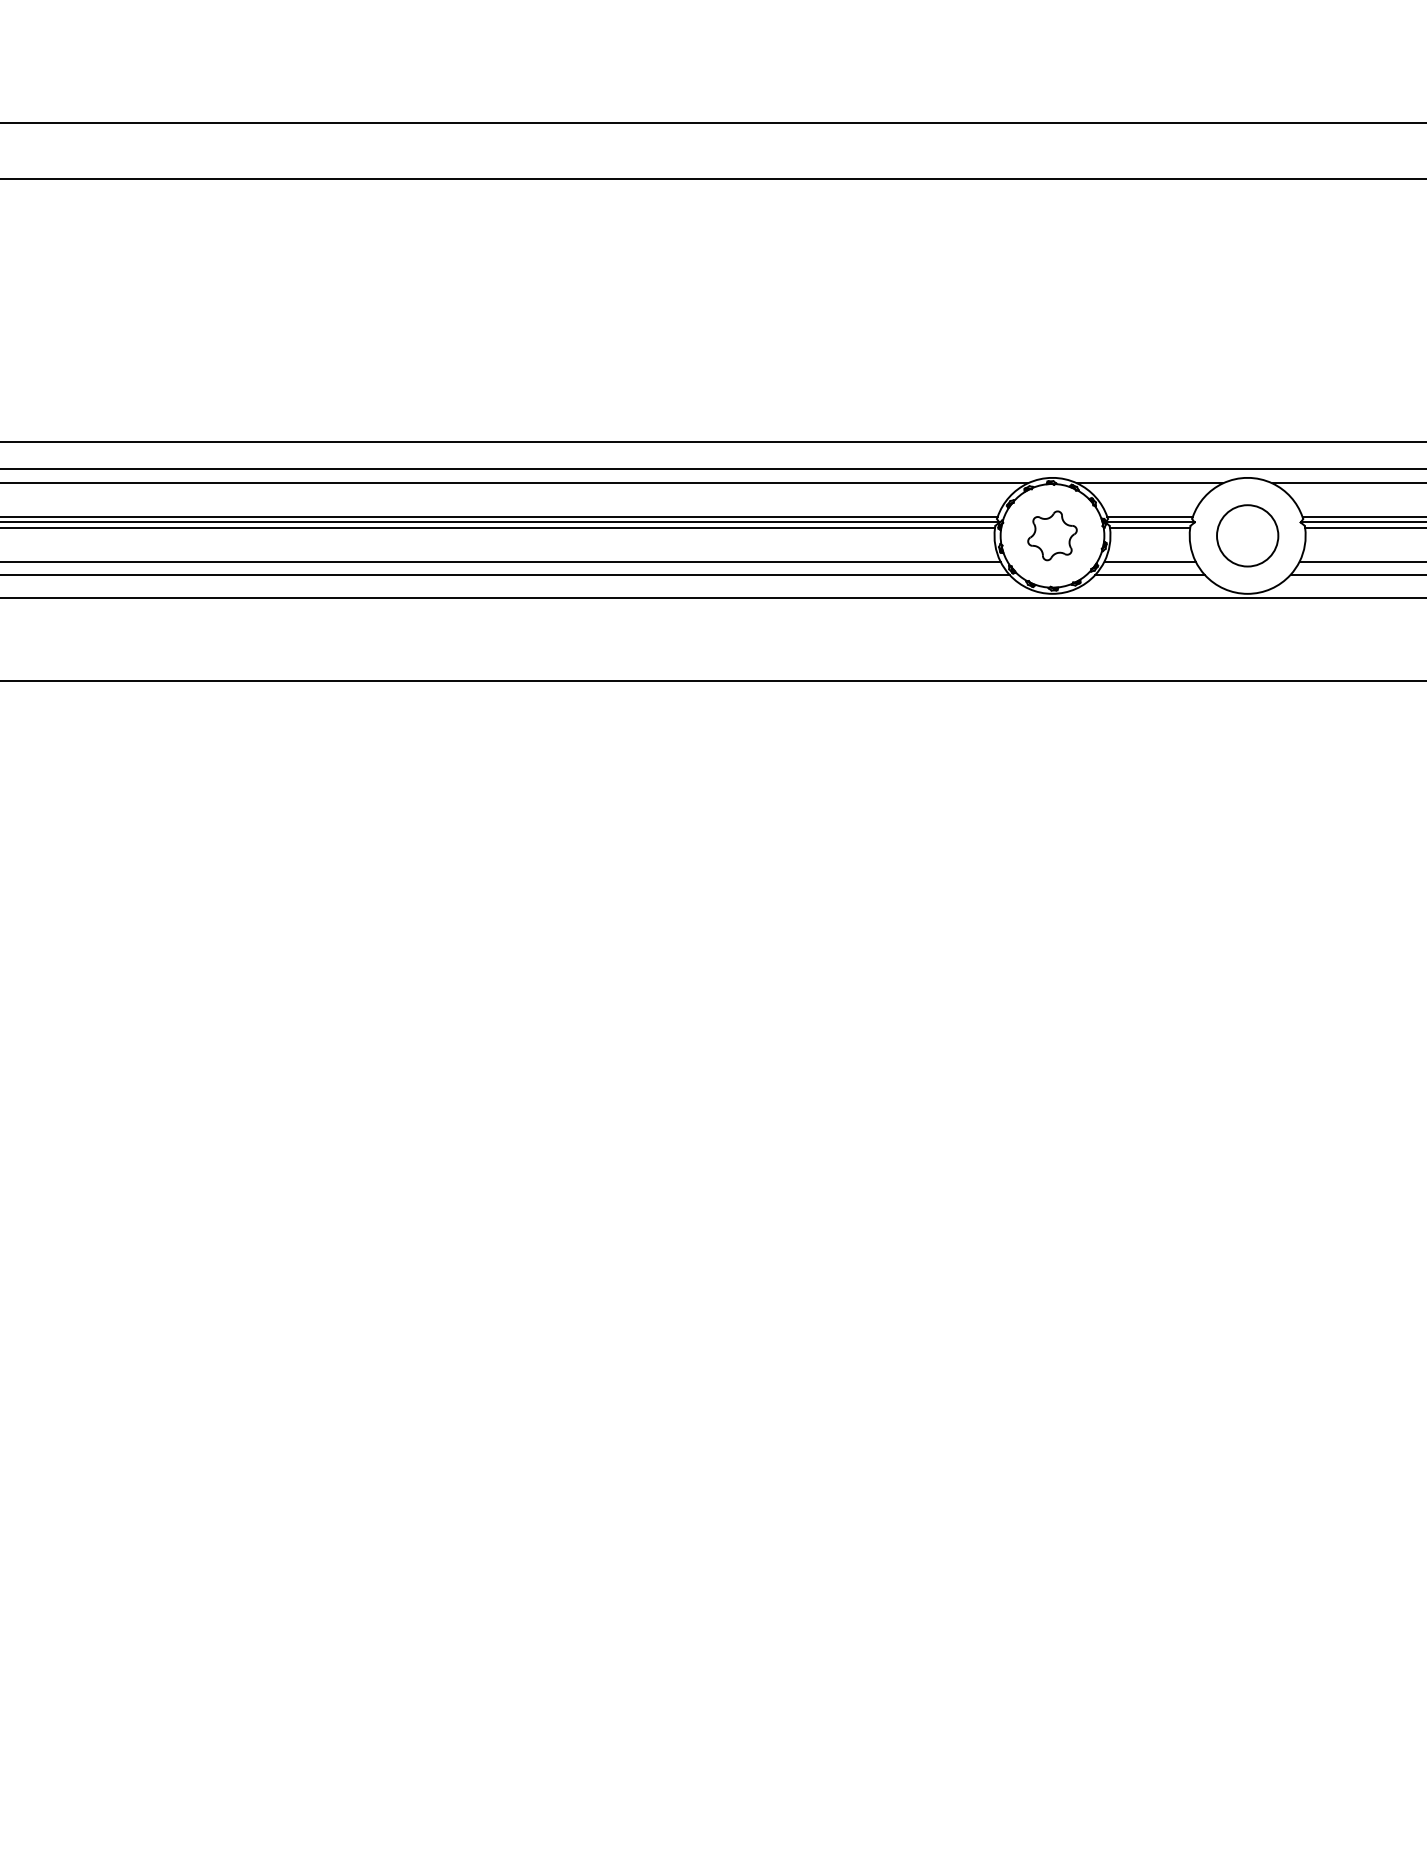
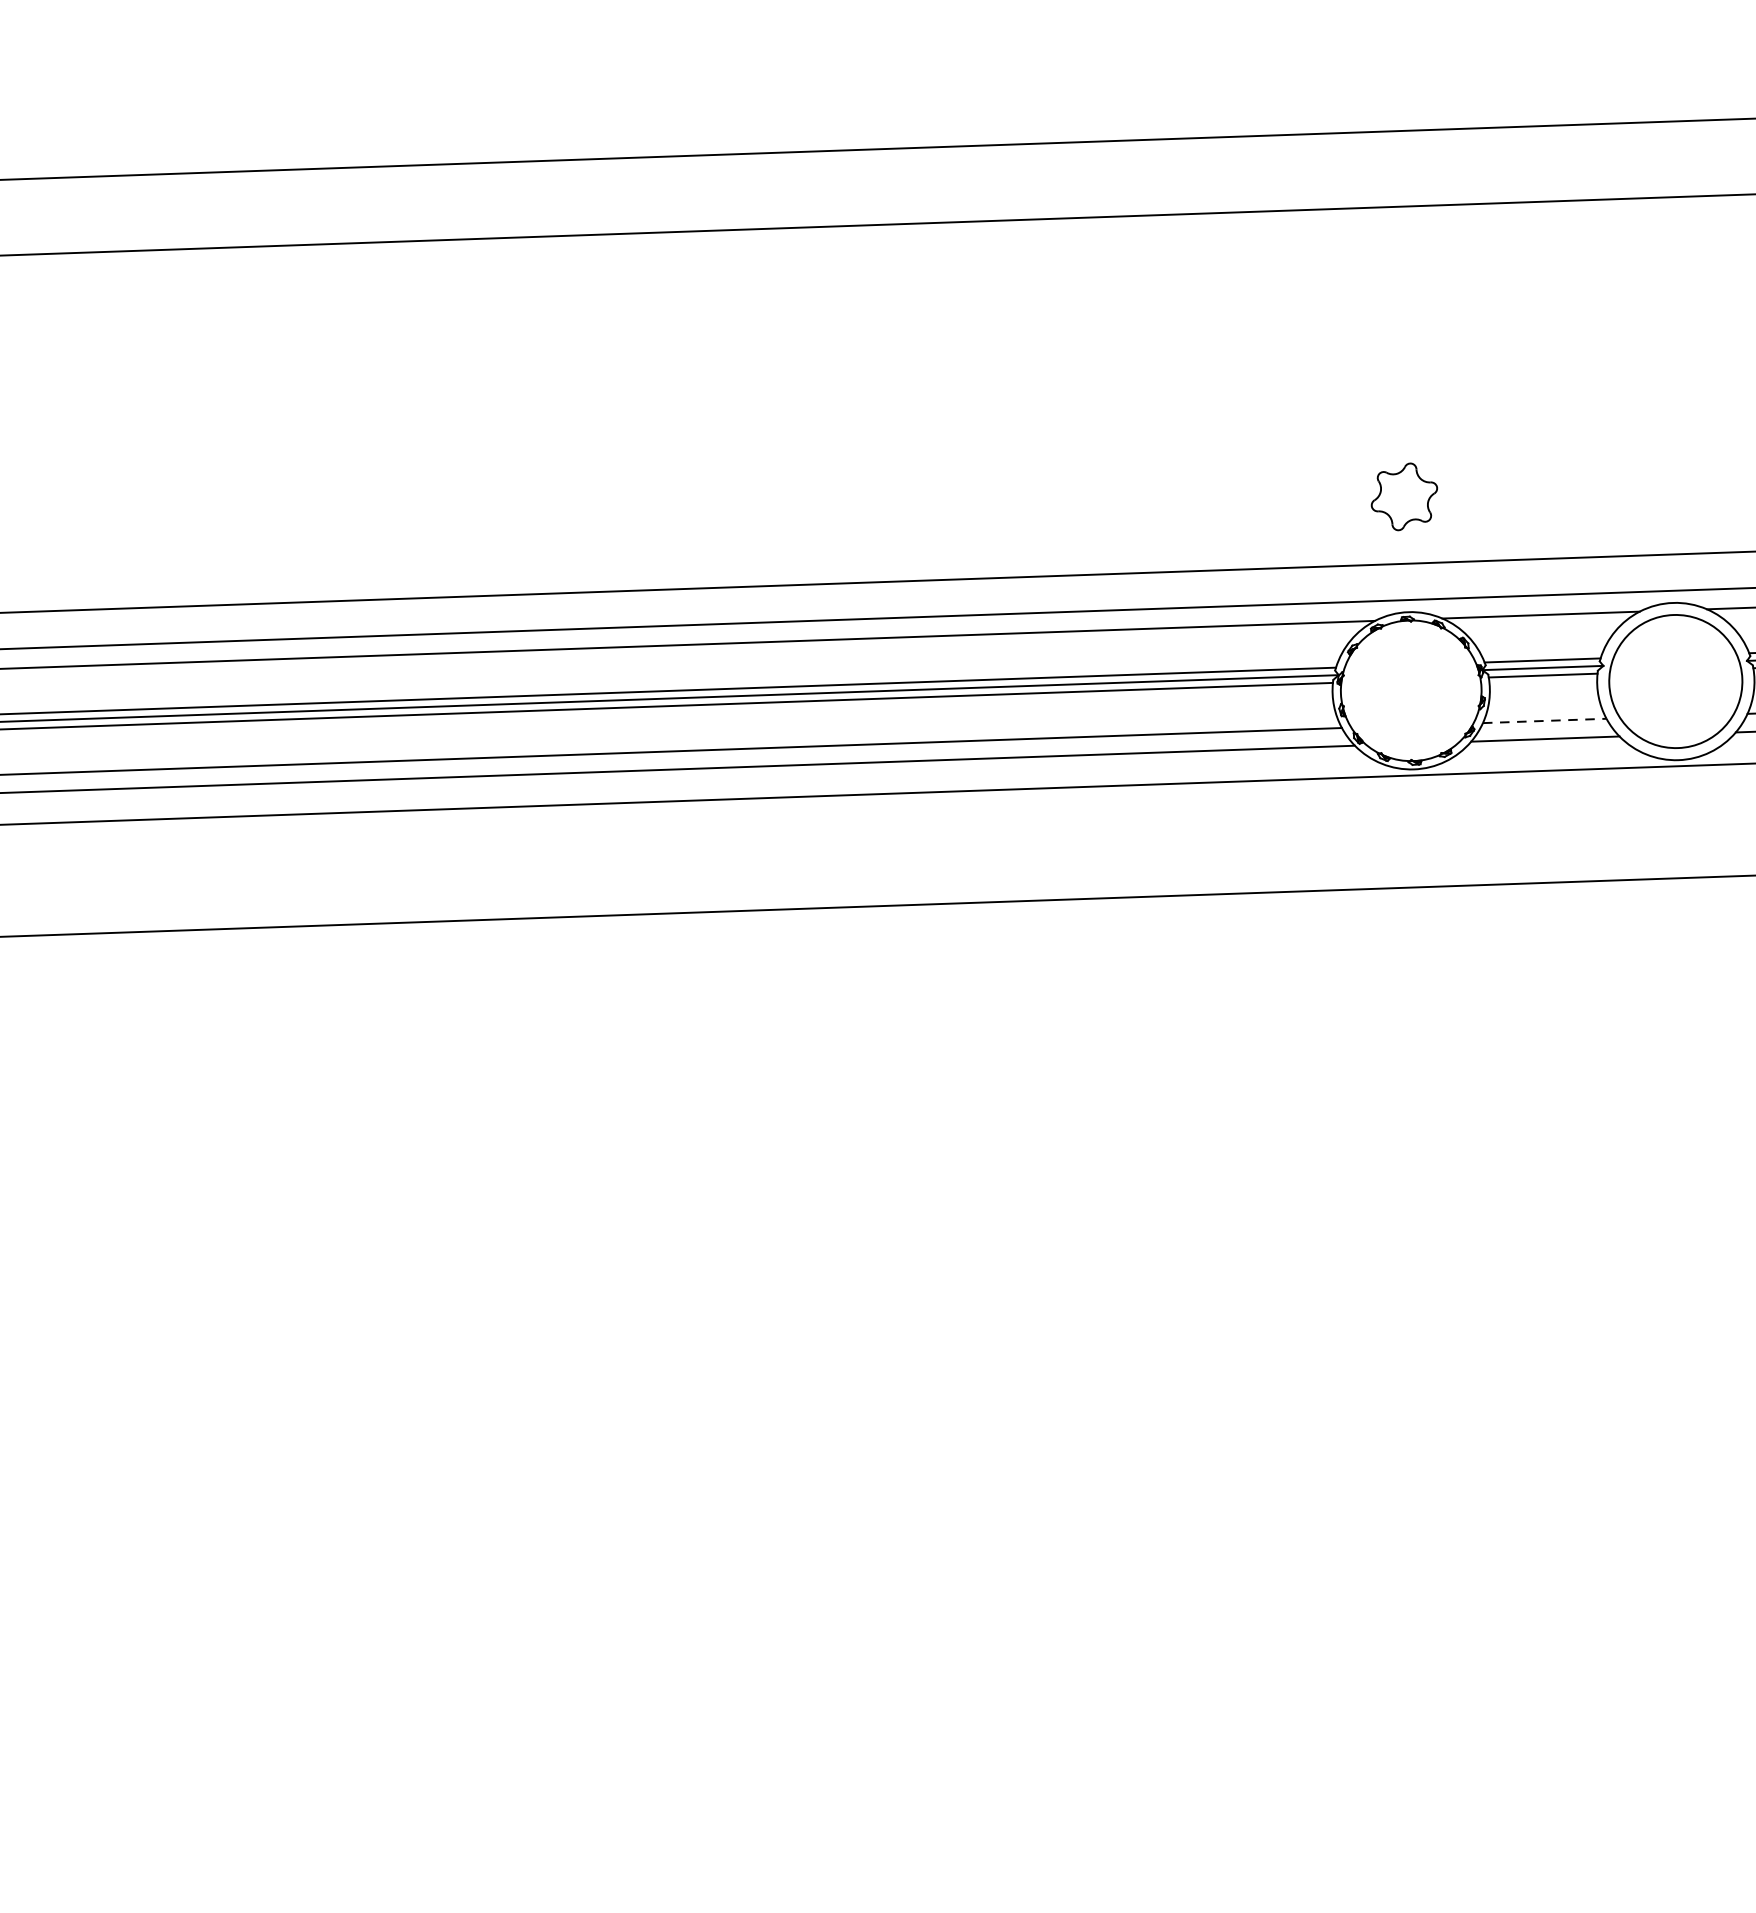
part: (1052, 535) -> (1404, 496), moved
circle: (1247, 535) -> (1675, 681), size x1.6
line: (1150, 561) -> (1545, 720), solid -> dashed

